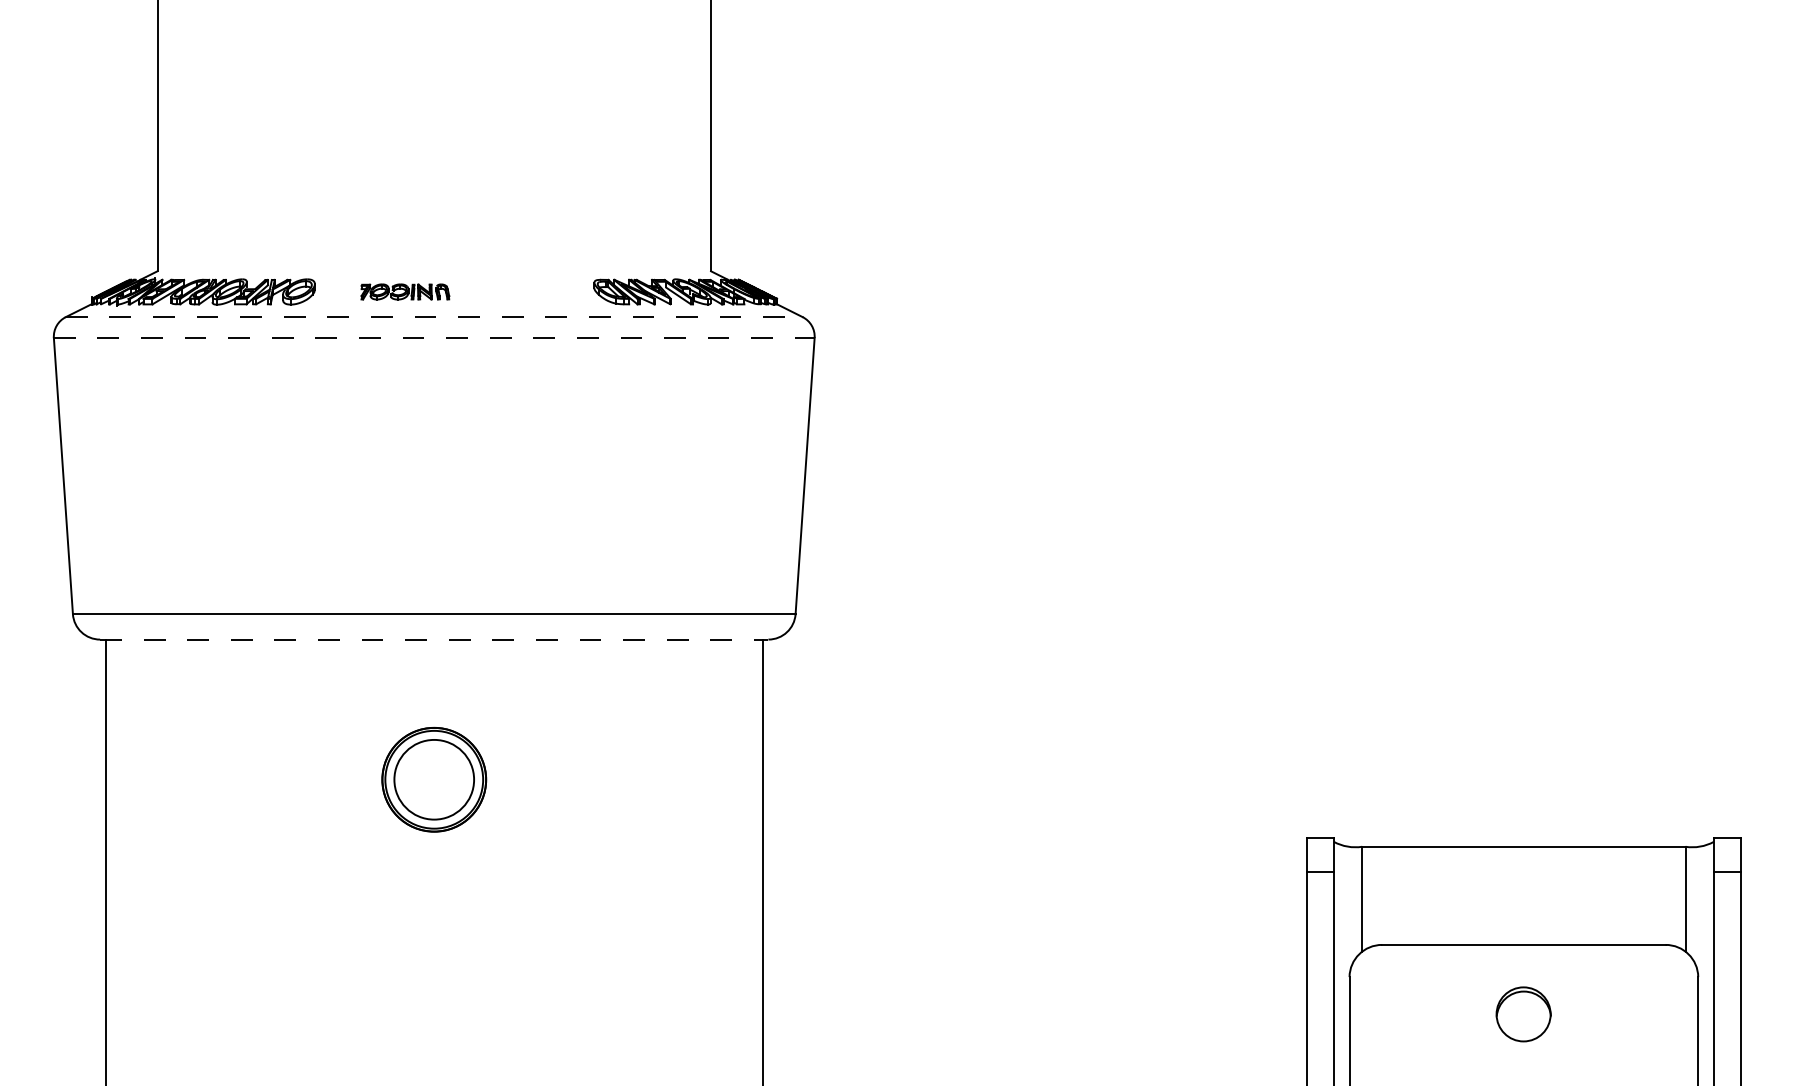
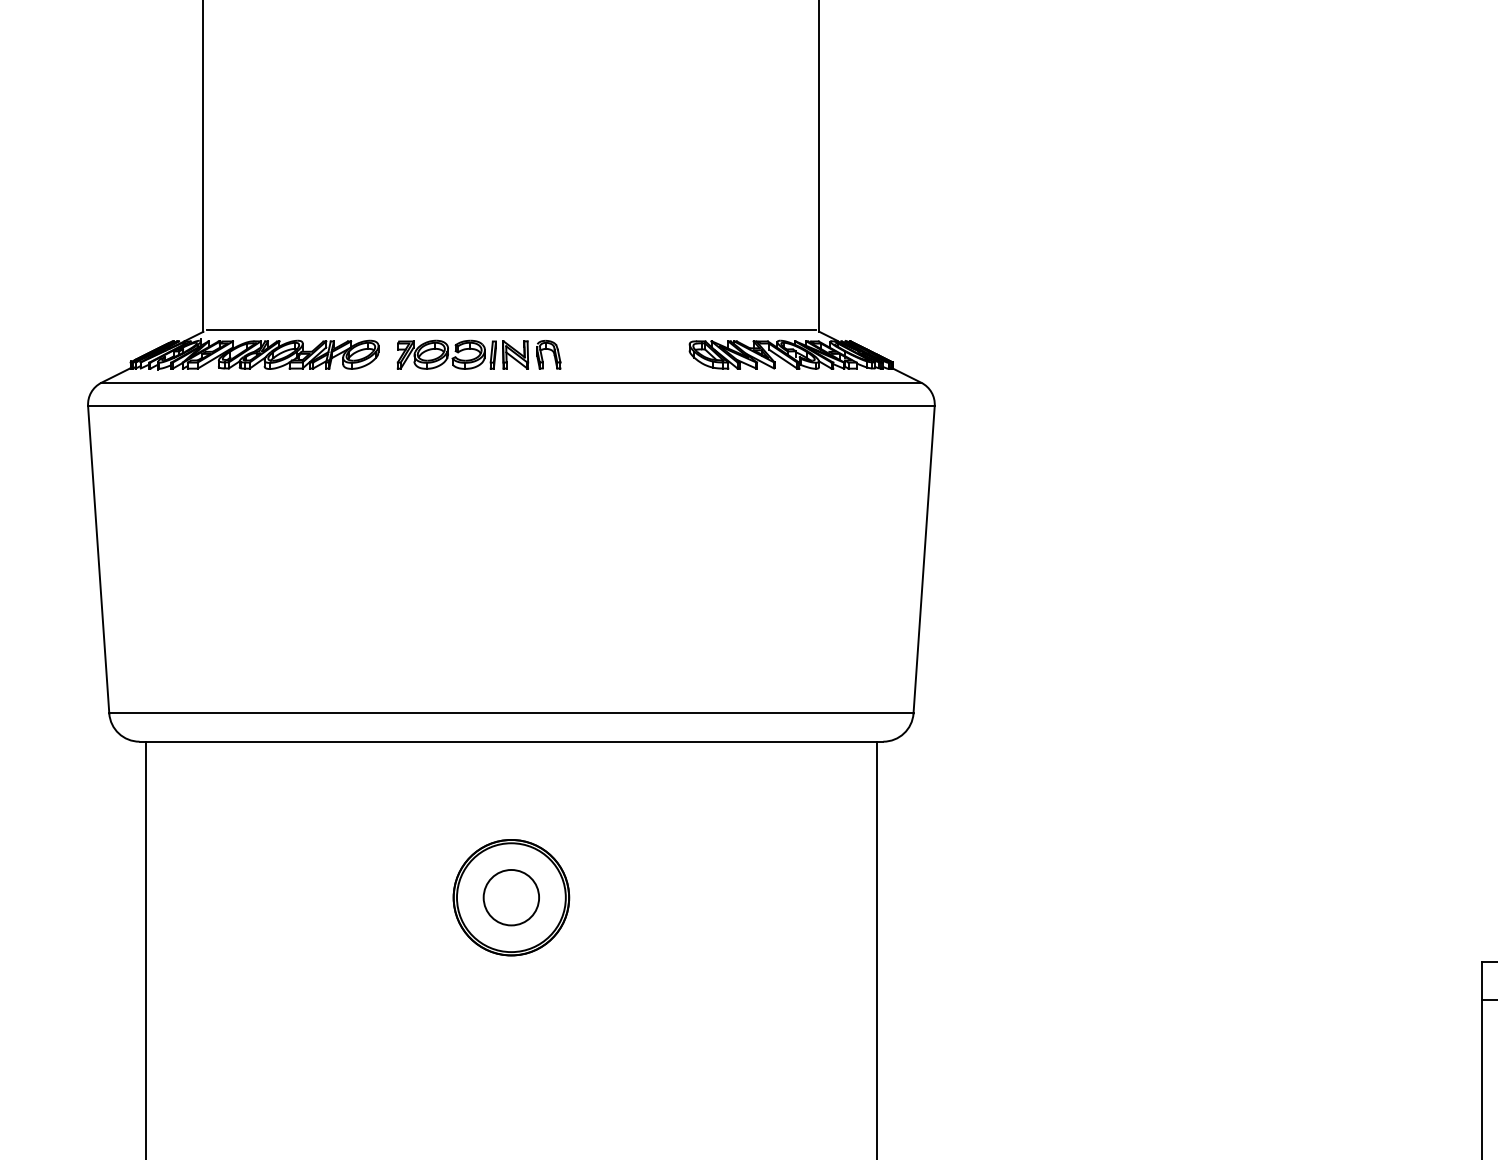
line: (434, 269) -> (511, 329), added
part: (405, 291) -> (479, 354), size x1.67
line: (434, 317) -> (511, 383), dashed -> solid
line: (434, 338) -> (511, 406), dashed -> solid
line: (434, 639) -> (511, 741), dashed -> solid
circle: (434, 779) -> (511, 897), size x0.62

